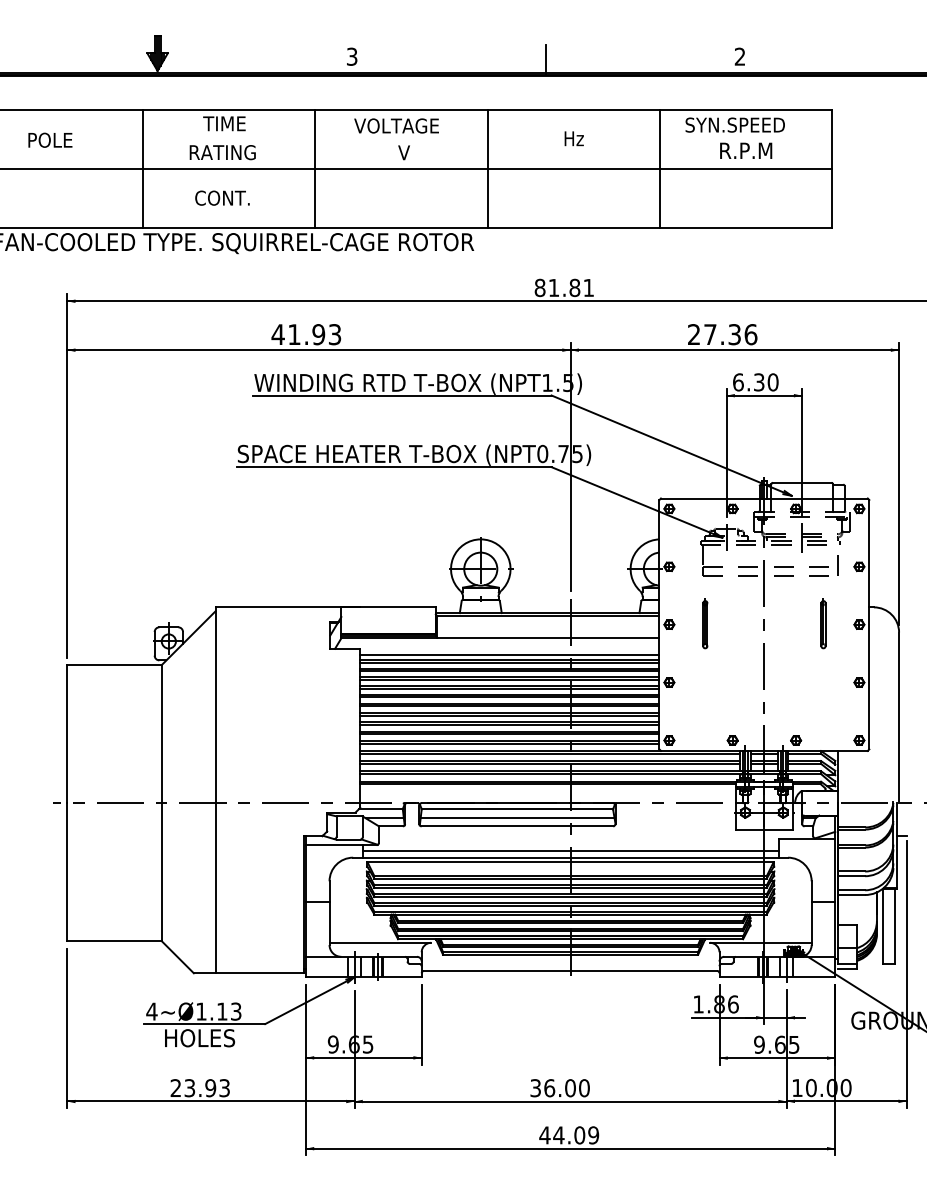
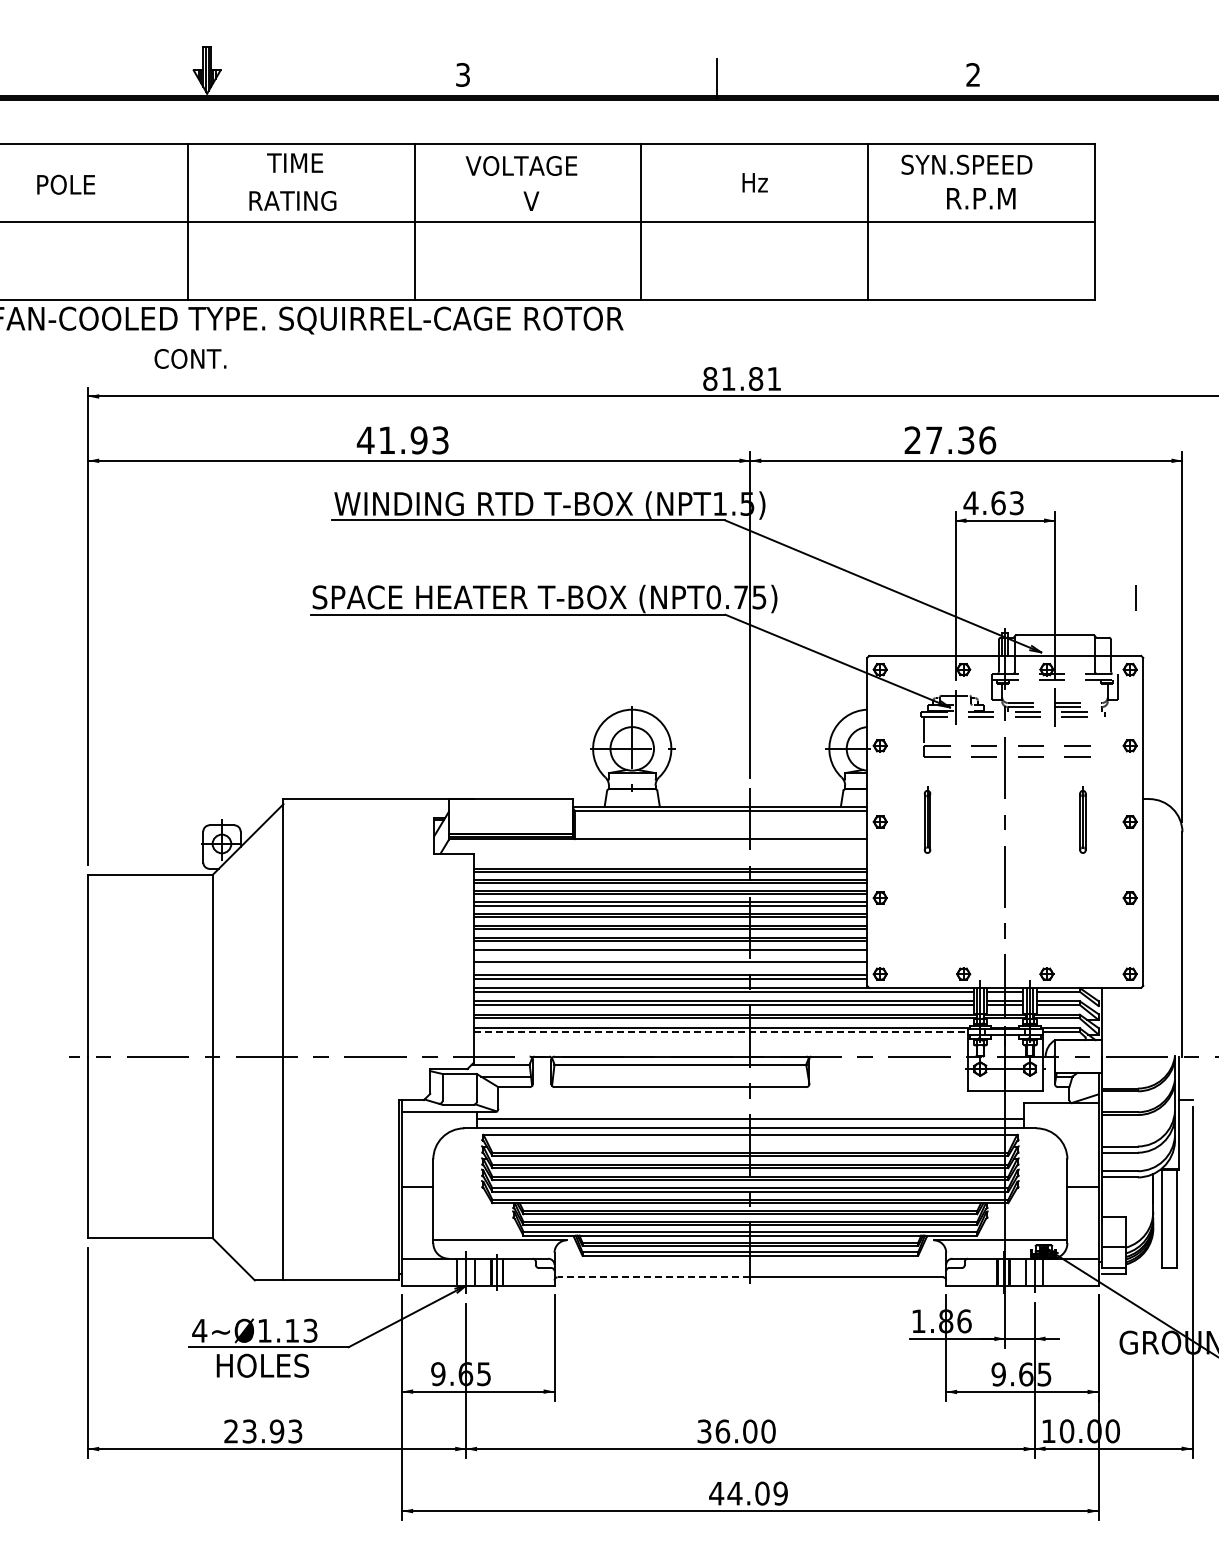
text: (222, 197) -> (190, 358), moved
text: (755, 382) -> (993, 503), 6.30 -> 4.63
line: (837, 565) -> (1135, 597), moved
line: (509, 654) -> (670, 861), removed
line: (509, 724) -> (670, 953), removed
line: (509, 734) -> (670, 966), removed
line: (548, 784) -> (721, 1032), solid -> dashed
line: (517, 818) -> (680, 1076), removed
line: (496, 971) -> (653, 1277), solid -> dashed

